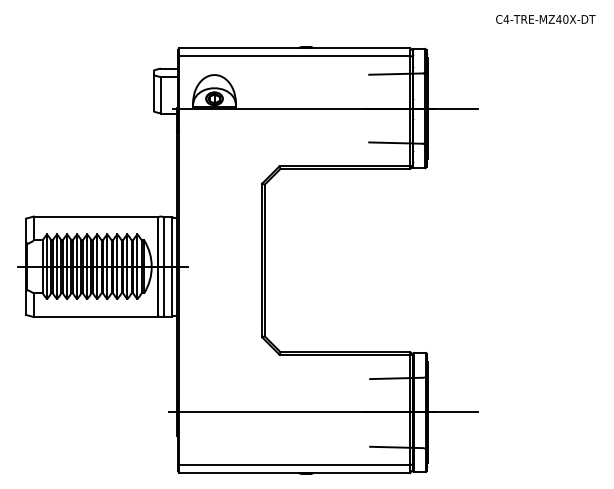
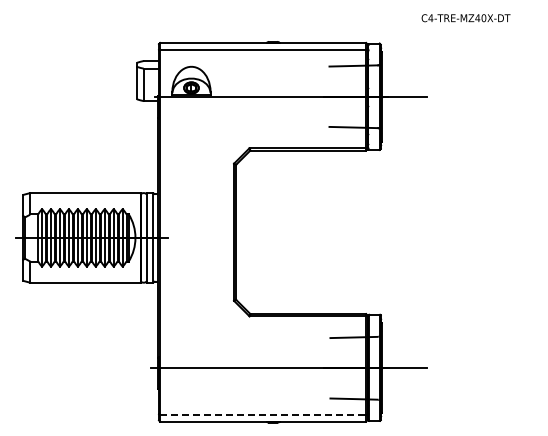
text: (545, 19) -> (465, 18), moved
line: (295, 464) -> (263, 414), solid -> dashed

